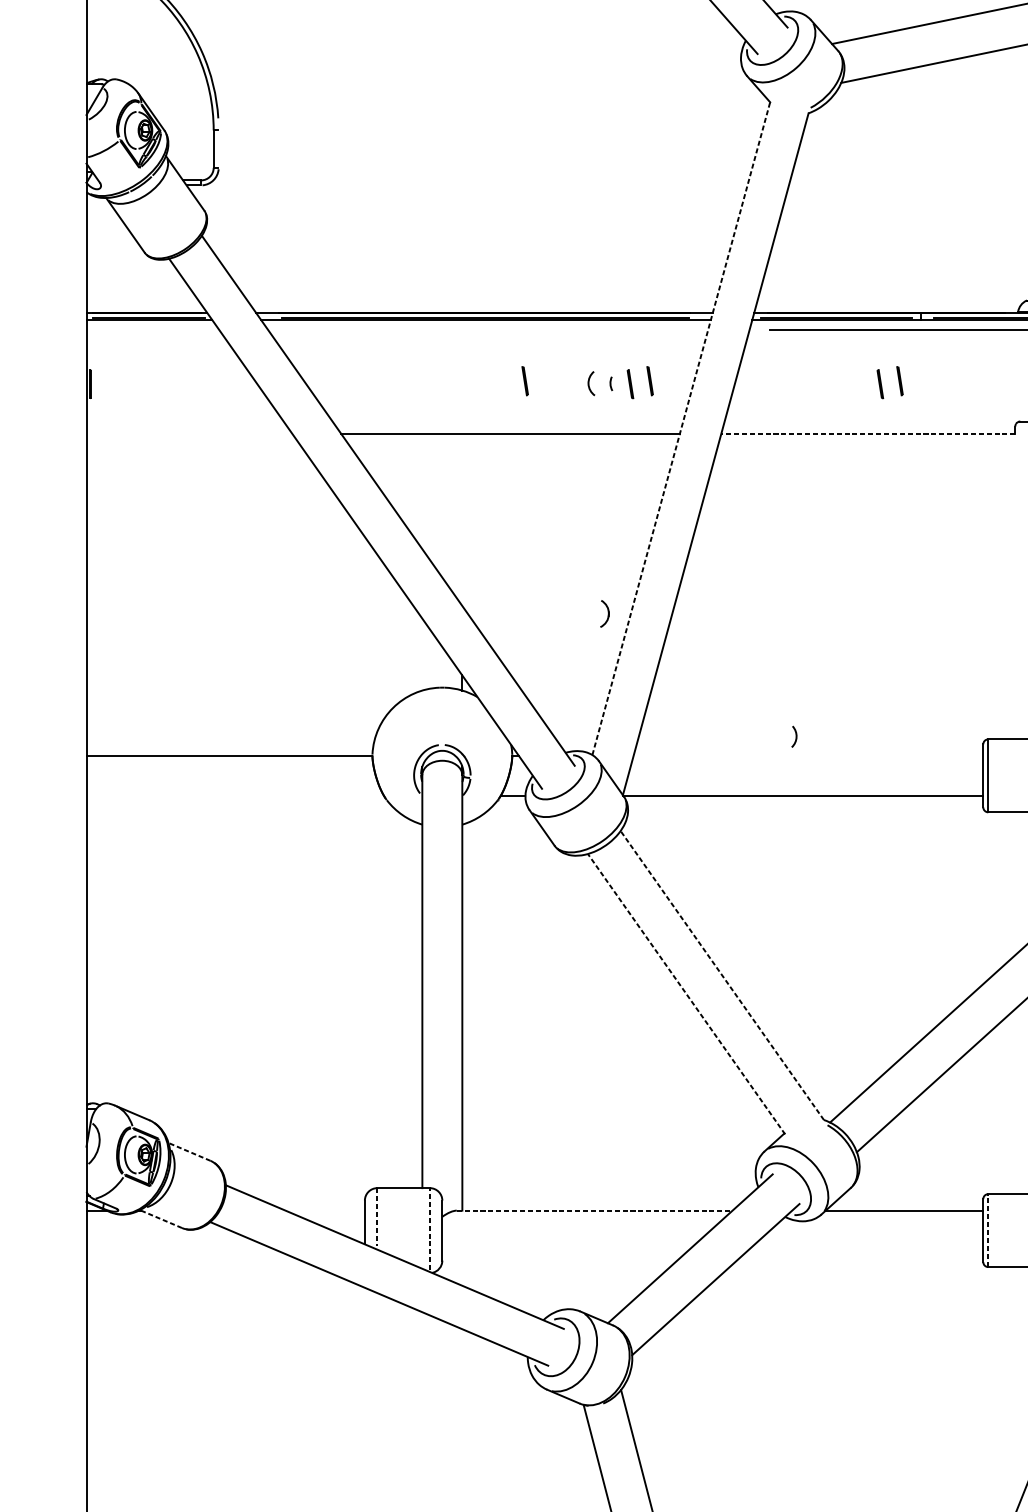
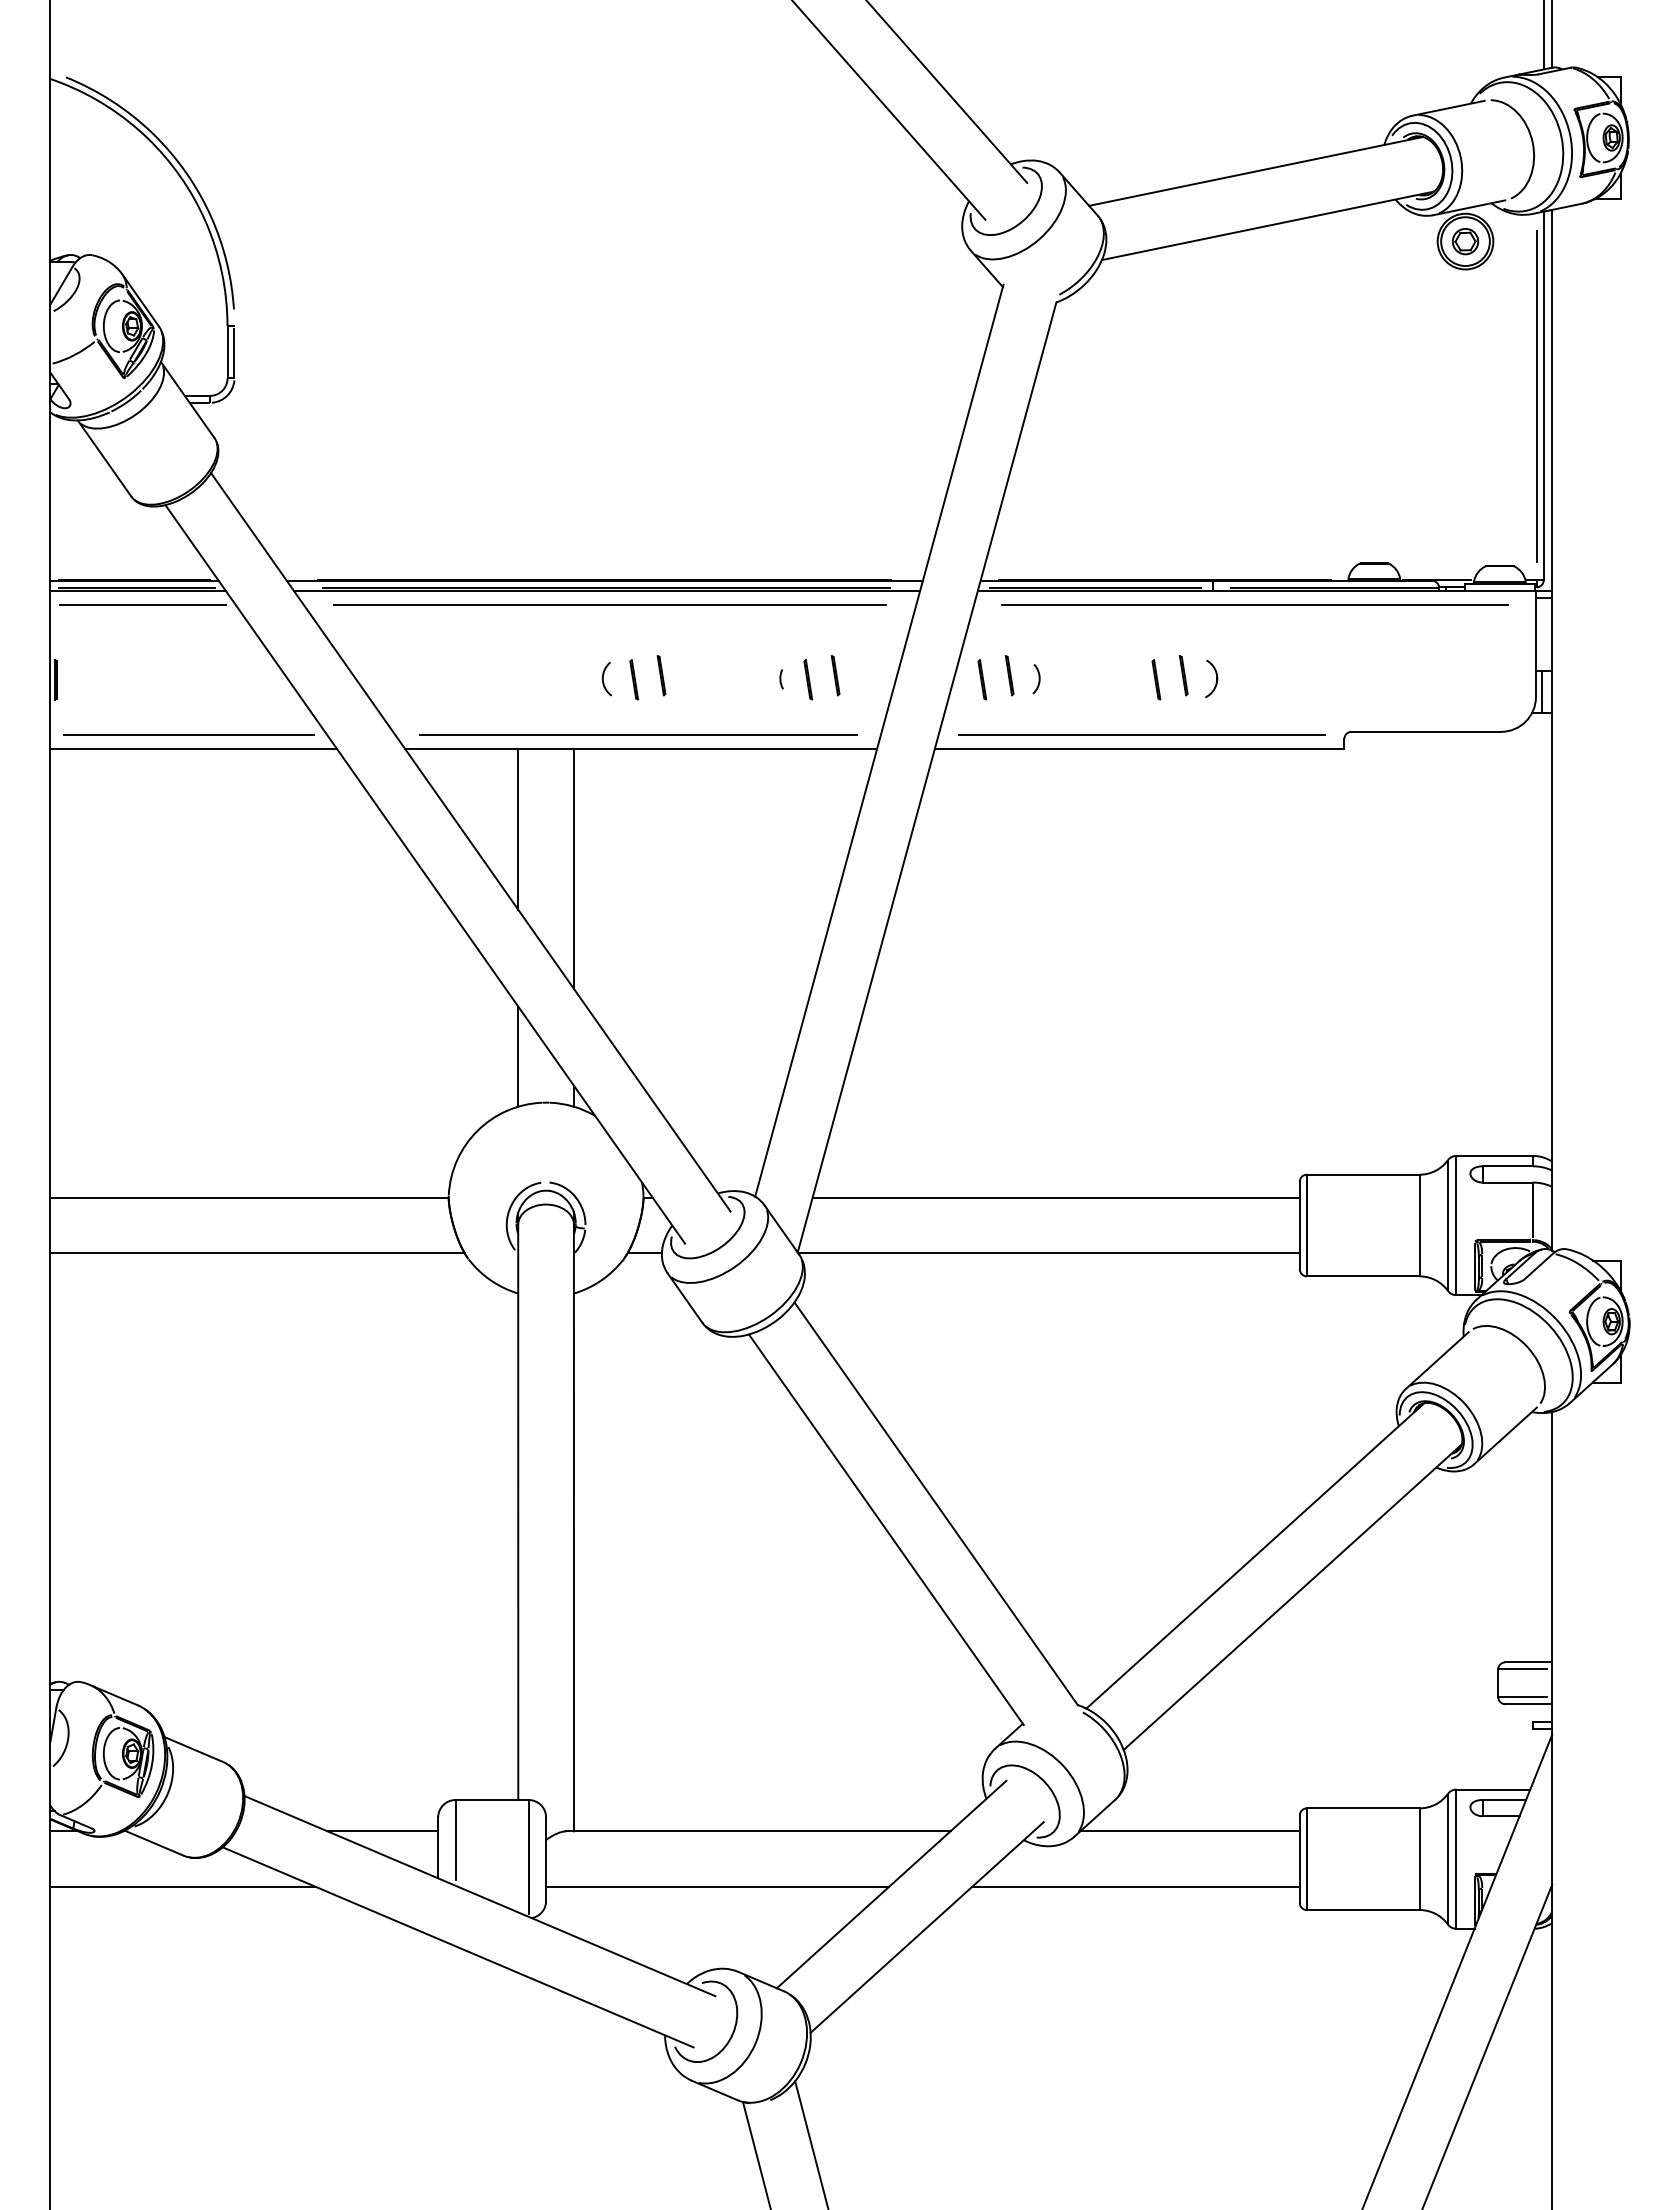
line: (218, 148) -> (234, 351), added
line: (152, 330) -> (142, 604), added
line: (487, 330) -> (609, 604), added
line: (774, 381) -> (1009, 675), added
line: (505, 383) -> (633, 679), added
arc: (589, 383) -> (603, 679), moved
line: (755, 383) -> (982, 679), added
line: (185, 424) -> (188, 735), added
line: (507, 424) -> (637, 735), added
line: (869, 424) -> (1141, 735), added
line: (681, 427) -> (879, 740), dashed -> solid
line: (189, 434) -> (193, 749), added
line: (868, 434) -> (1139, 749), dashed -> solid
line: (422, 491) -> (518, 829), added
line: (462, 519) -> (573, 868), added
part: (604, 613) -> (1211, 678), moved
line: (422, 654) -> (518, 1056), added
arc: (795, 737) -> (1038, 679), moved
line: (807, 755) -> (1055, 1197), added
line: (235, 795) -> (257, 1253), added
line: (721, 975) -> (935, 1503), dashed -> solid
line: (686, 993) -> (886, 1529), dashed -> solid
line: (189, 1151) -> (193, 1749), dashed -> solid
line: (324, 1210) -> (382, 1831), added
line: (594, 1210) -> (758, 1831), dashed -> solid
line: (377, 1217) -> (455, 1840), dashed -> solid
line: (161, 1219) -> (154, 1843), dashed -> solid
line: (429, 1229) -> (528, 1857), dashed -> solid
line: (988, 1230) -> (1306, 1858), dashed -> solid
line: (182, 1250) -> (183, 1887), added
line: (565, 1250) -> (717, 1887), added
line: (865, 1250) -> (1135, 1887), added

